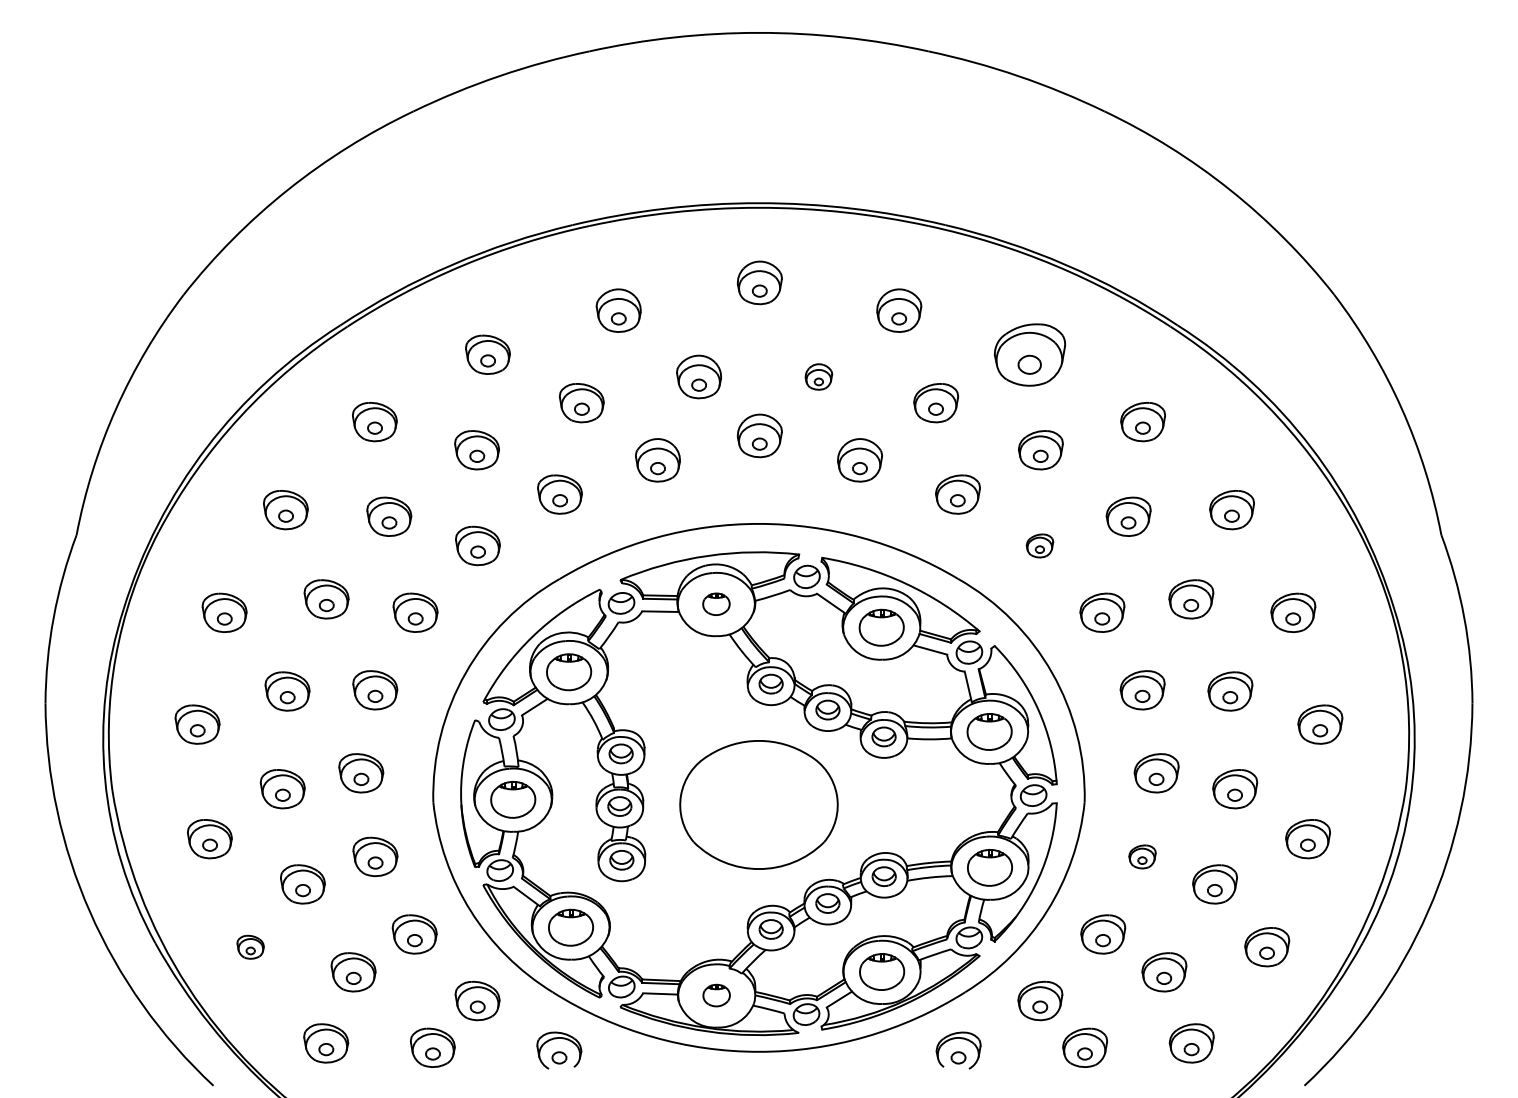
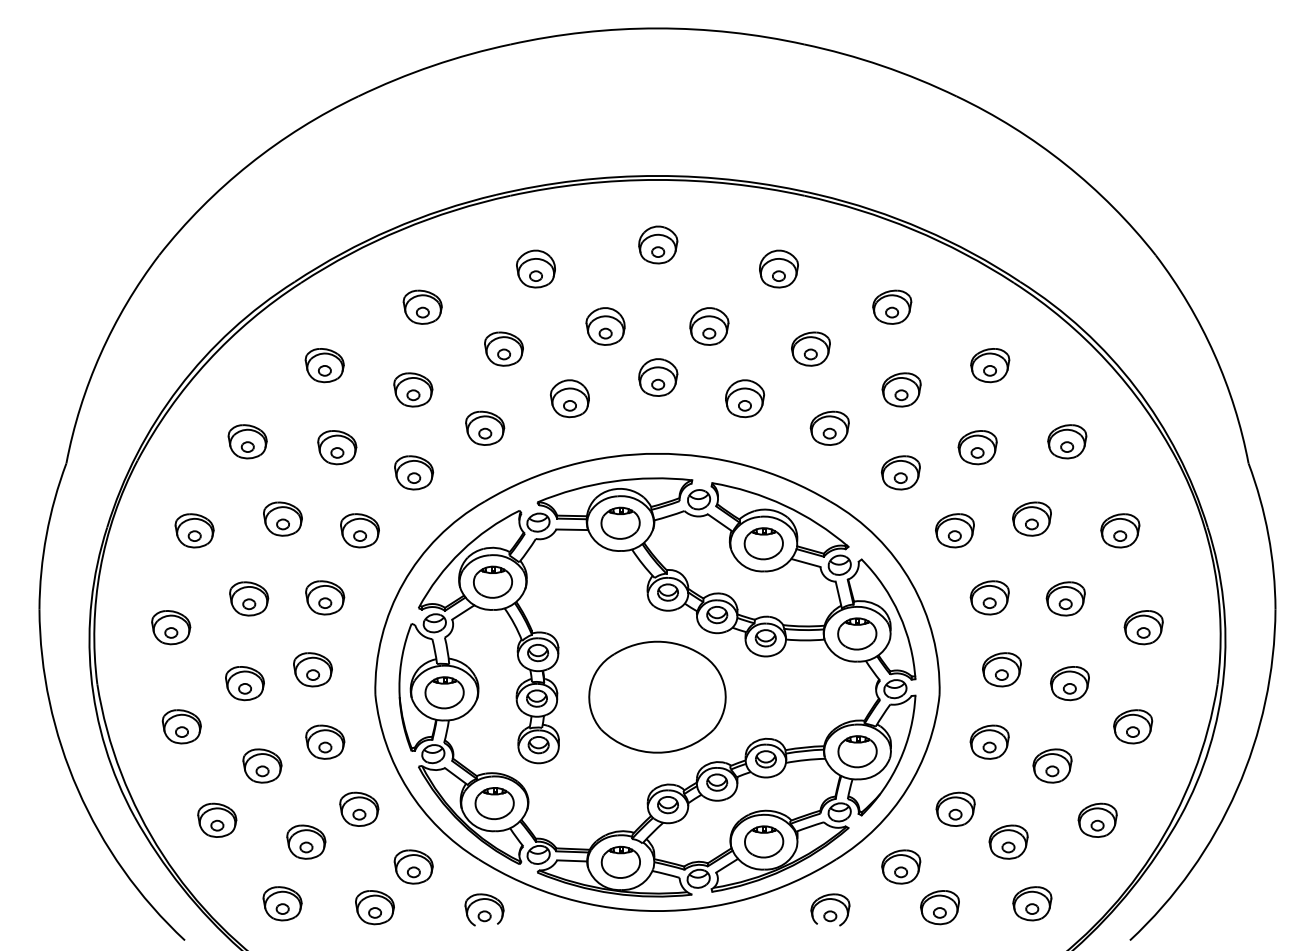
part: (1029, 354) -> (891, 307), size x0.62
part: (818, 376) -> (709, 326), size x1.67
part: (1039, 545) -> (900, 472), size x1.67
part: (716, 604) -> (620, 523), size x1.67
part: (1142, 856) -> (989, 741), size x1.67
part: (250, 947) -> (217, 820), size x1.67
part: (716, 995) -> (620, 862), size x1.67

